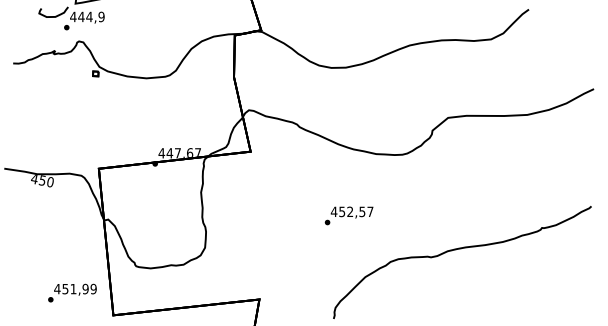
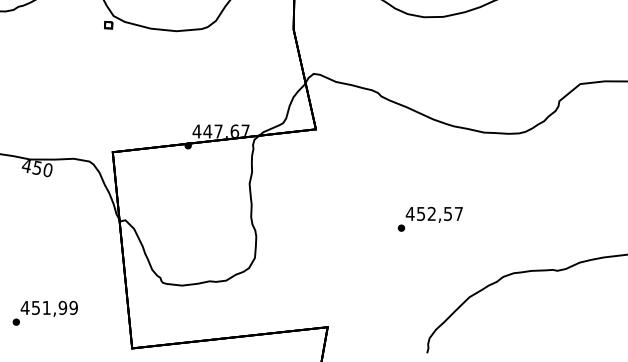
text: (348, 215) -> (429, 218), moved
text: (72, 292) -> (45, 312), moved

